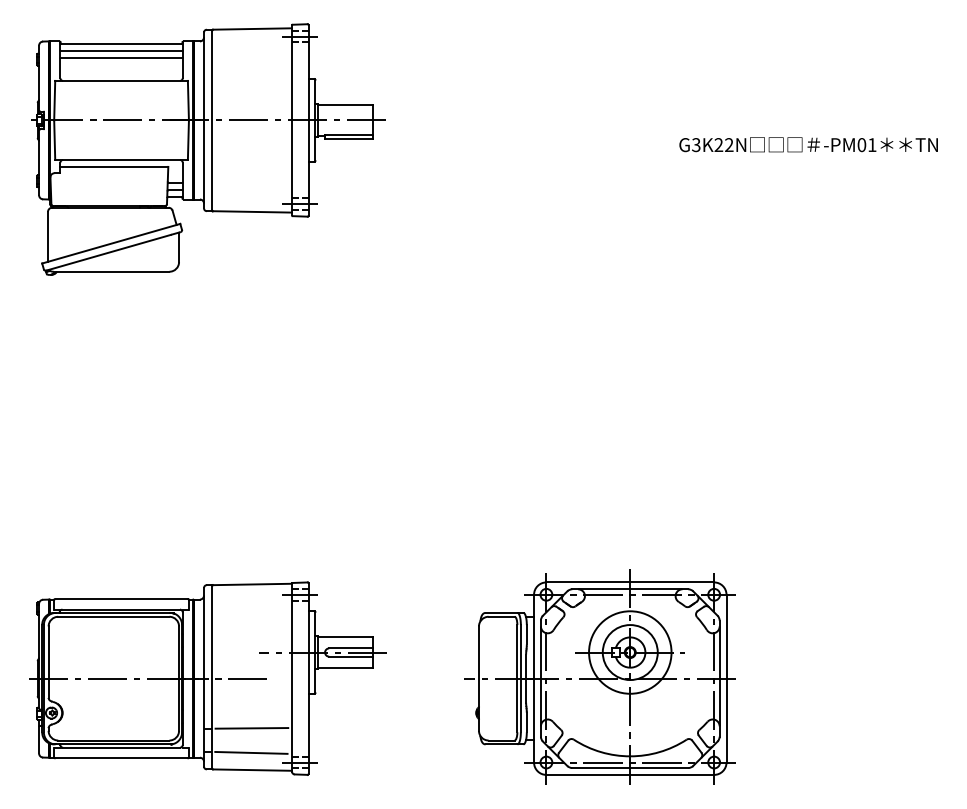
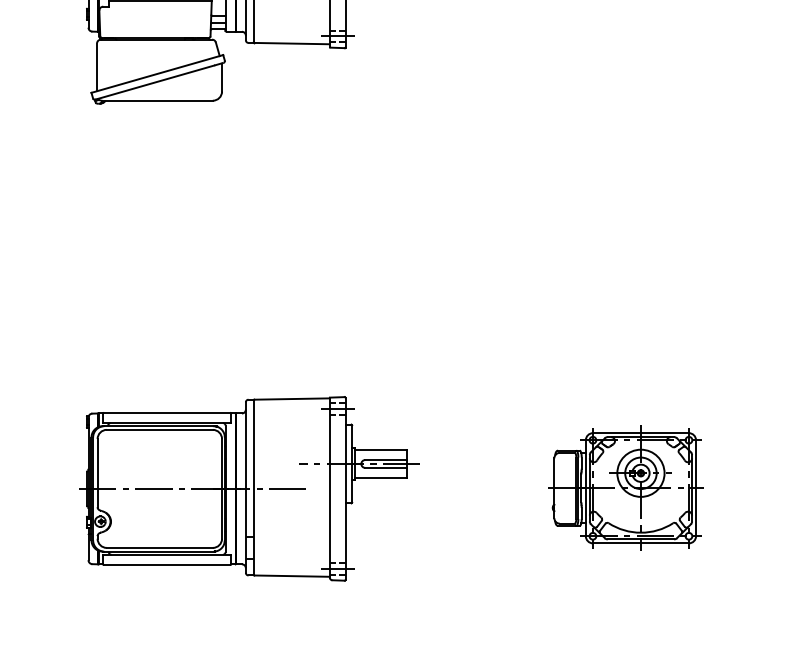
part: (599, 676) -> (623, 486), size x0.6
line: (251, 728) -> (291, 536), removed
line: (251, 752) -> (291, 559), removed

